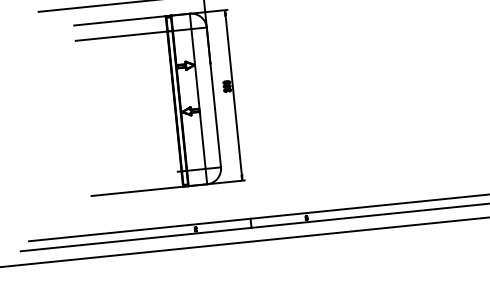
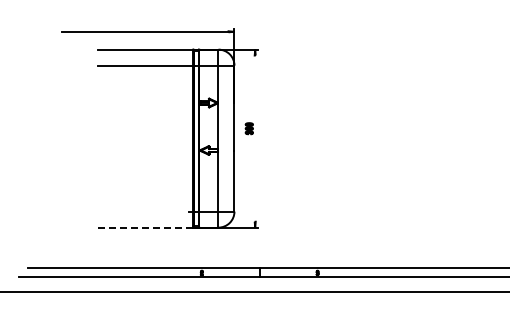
line: (234, 95) -> (255, 138), removed
line: (137, 191) -> (145, 227), solid -> dashed

